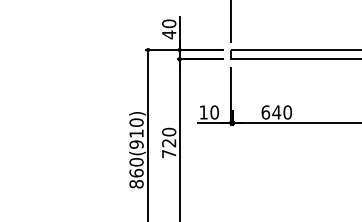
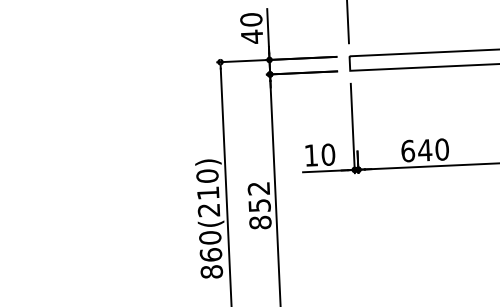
text: (169, 142) -> (260, 204), 720 -> 852
text: (136, 144) -> (208, 210), 860(910) -> 860(210)

